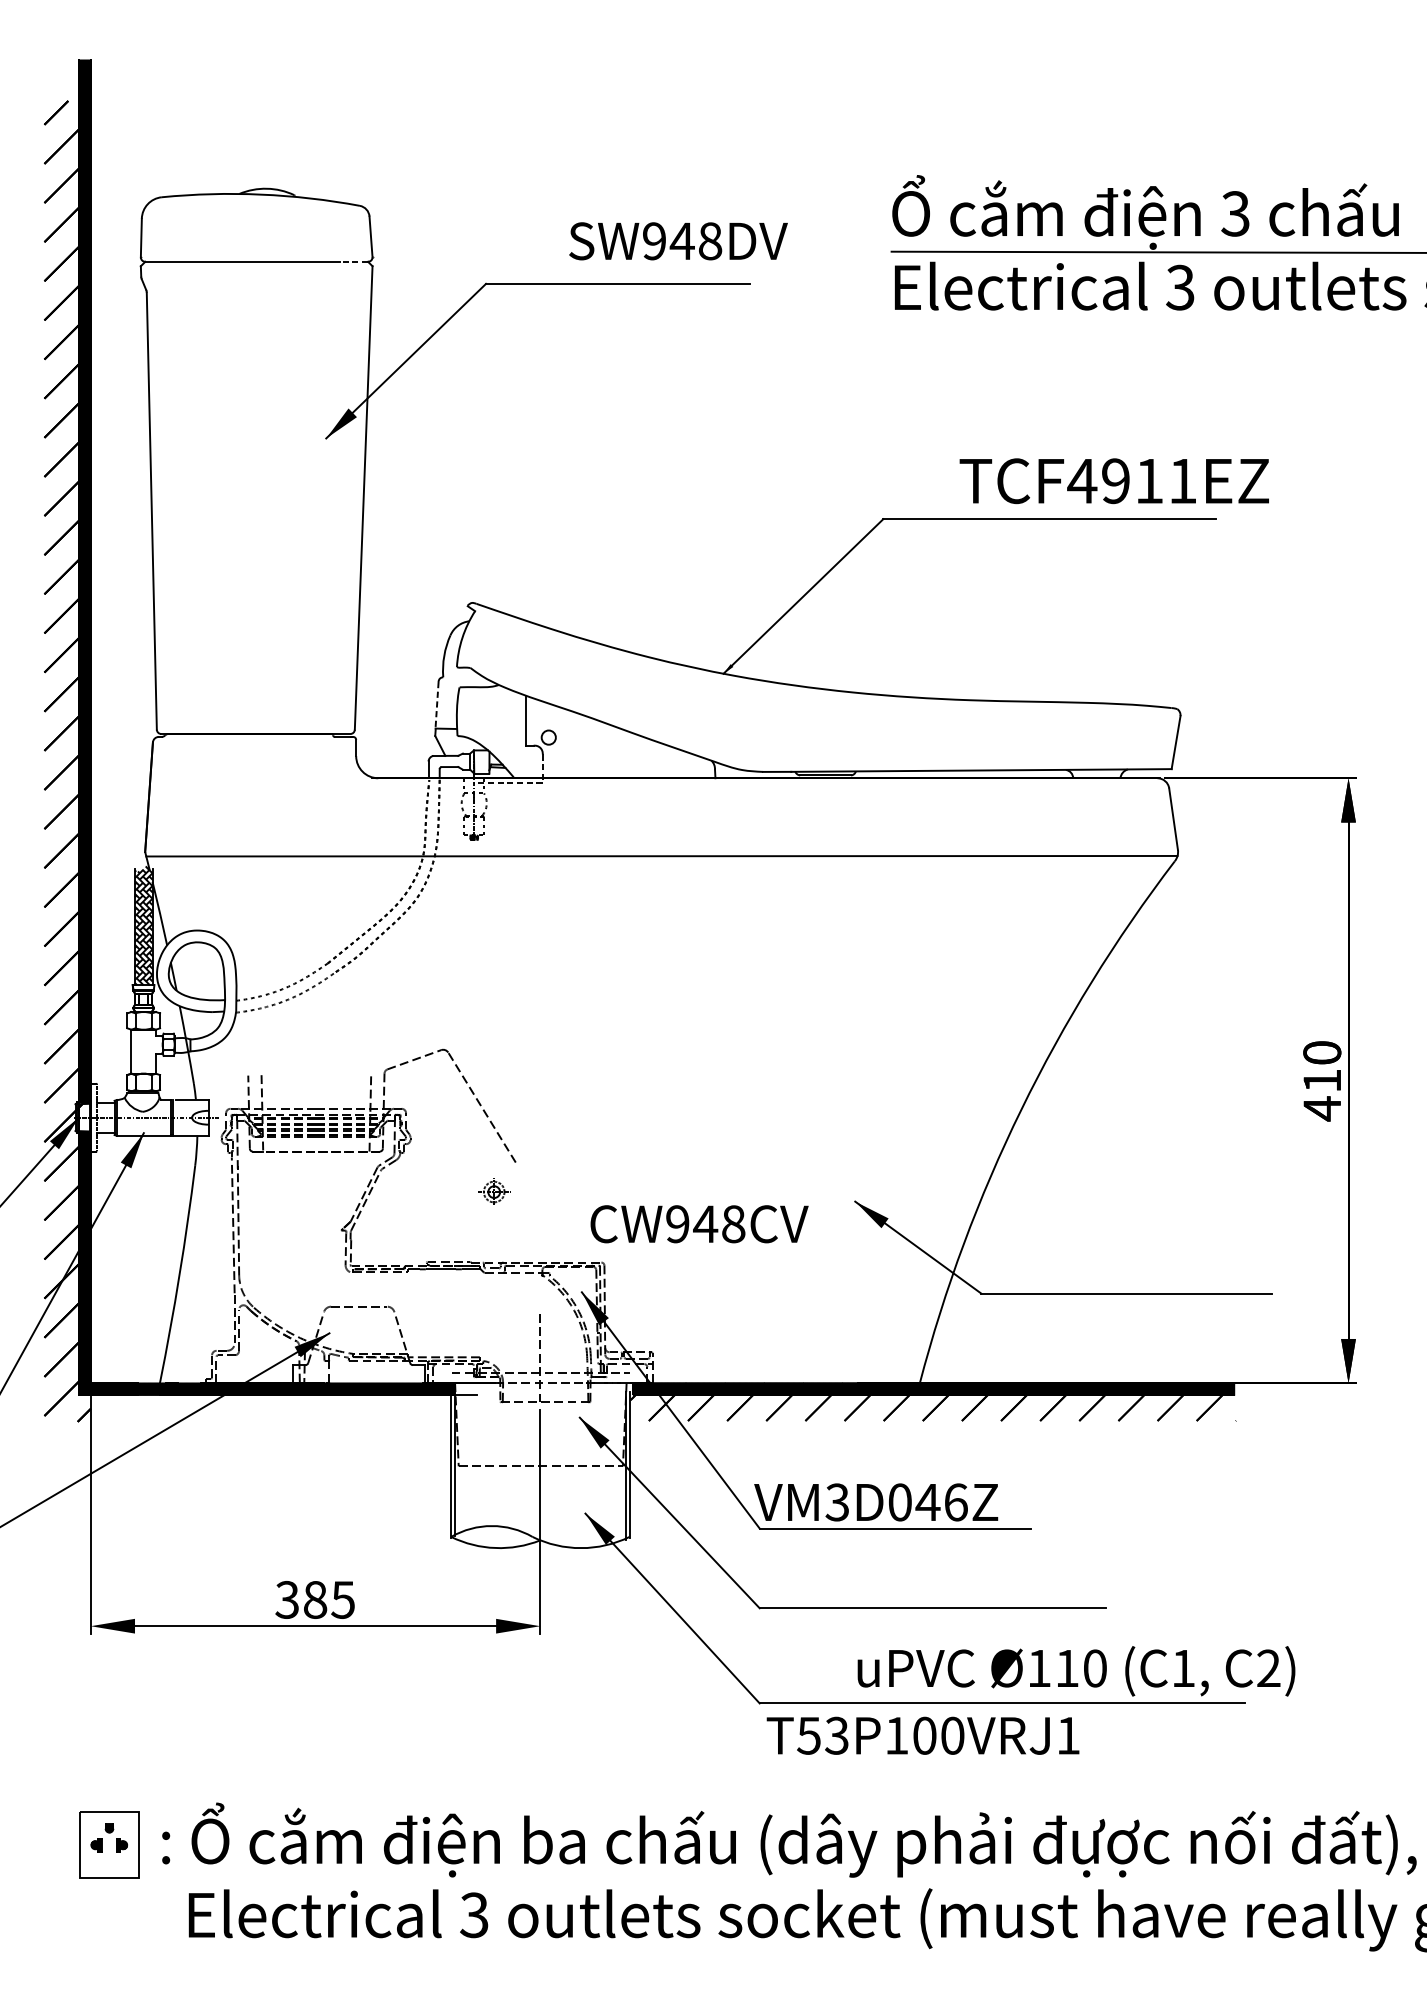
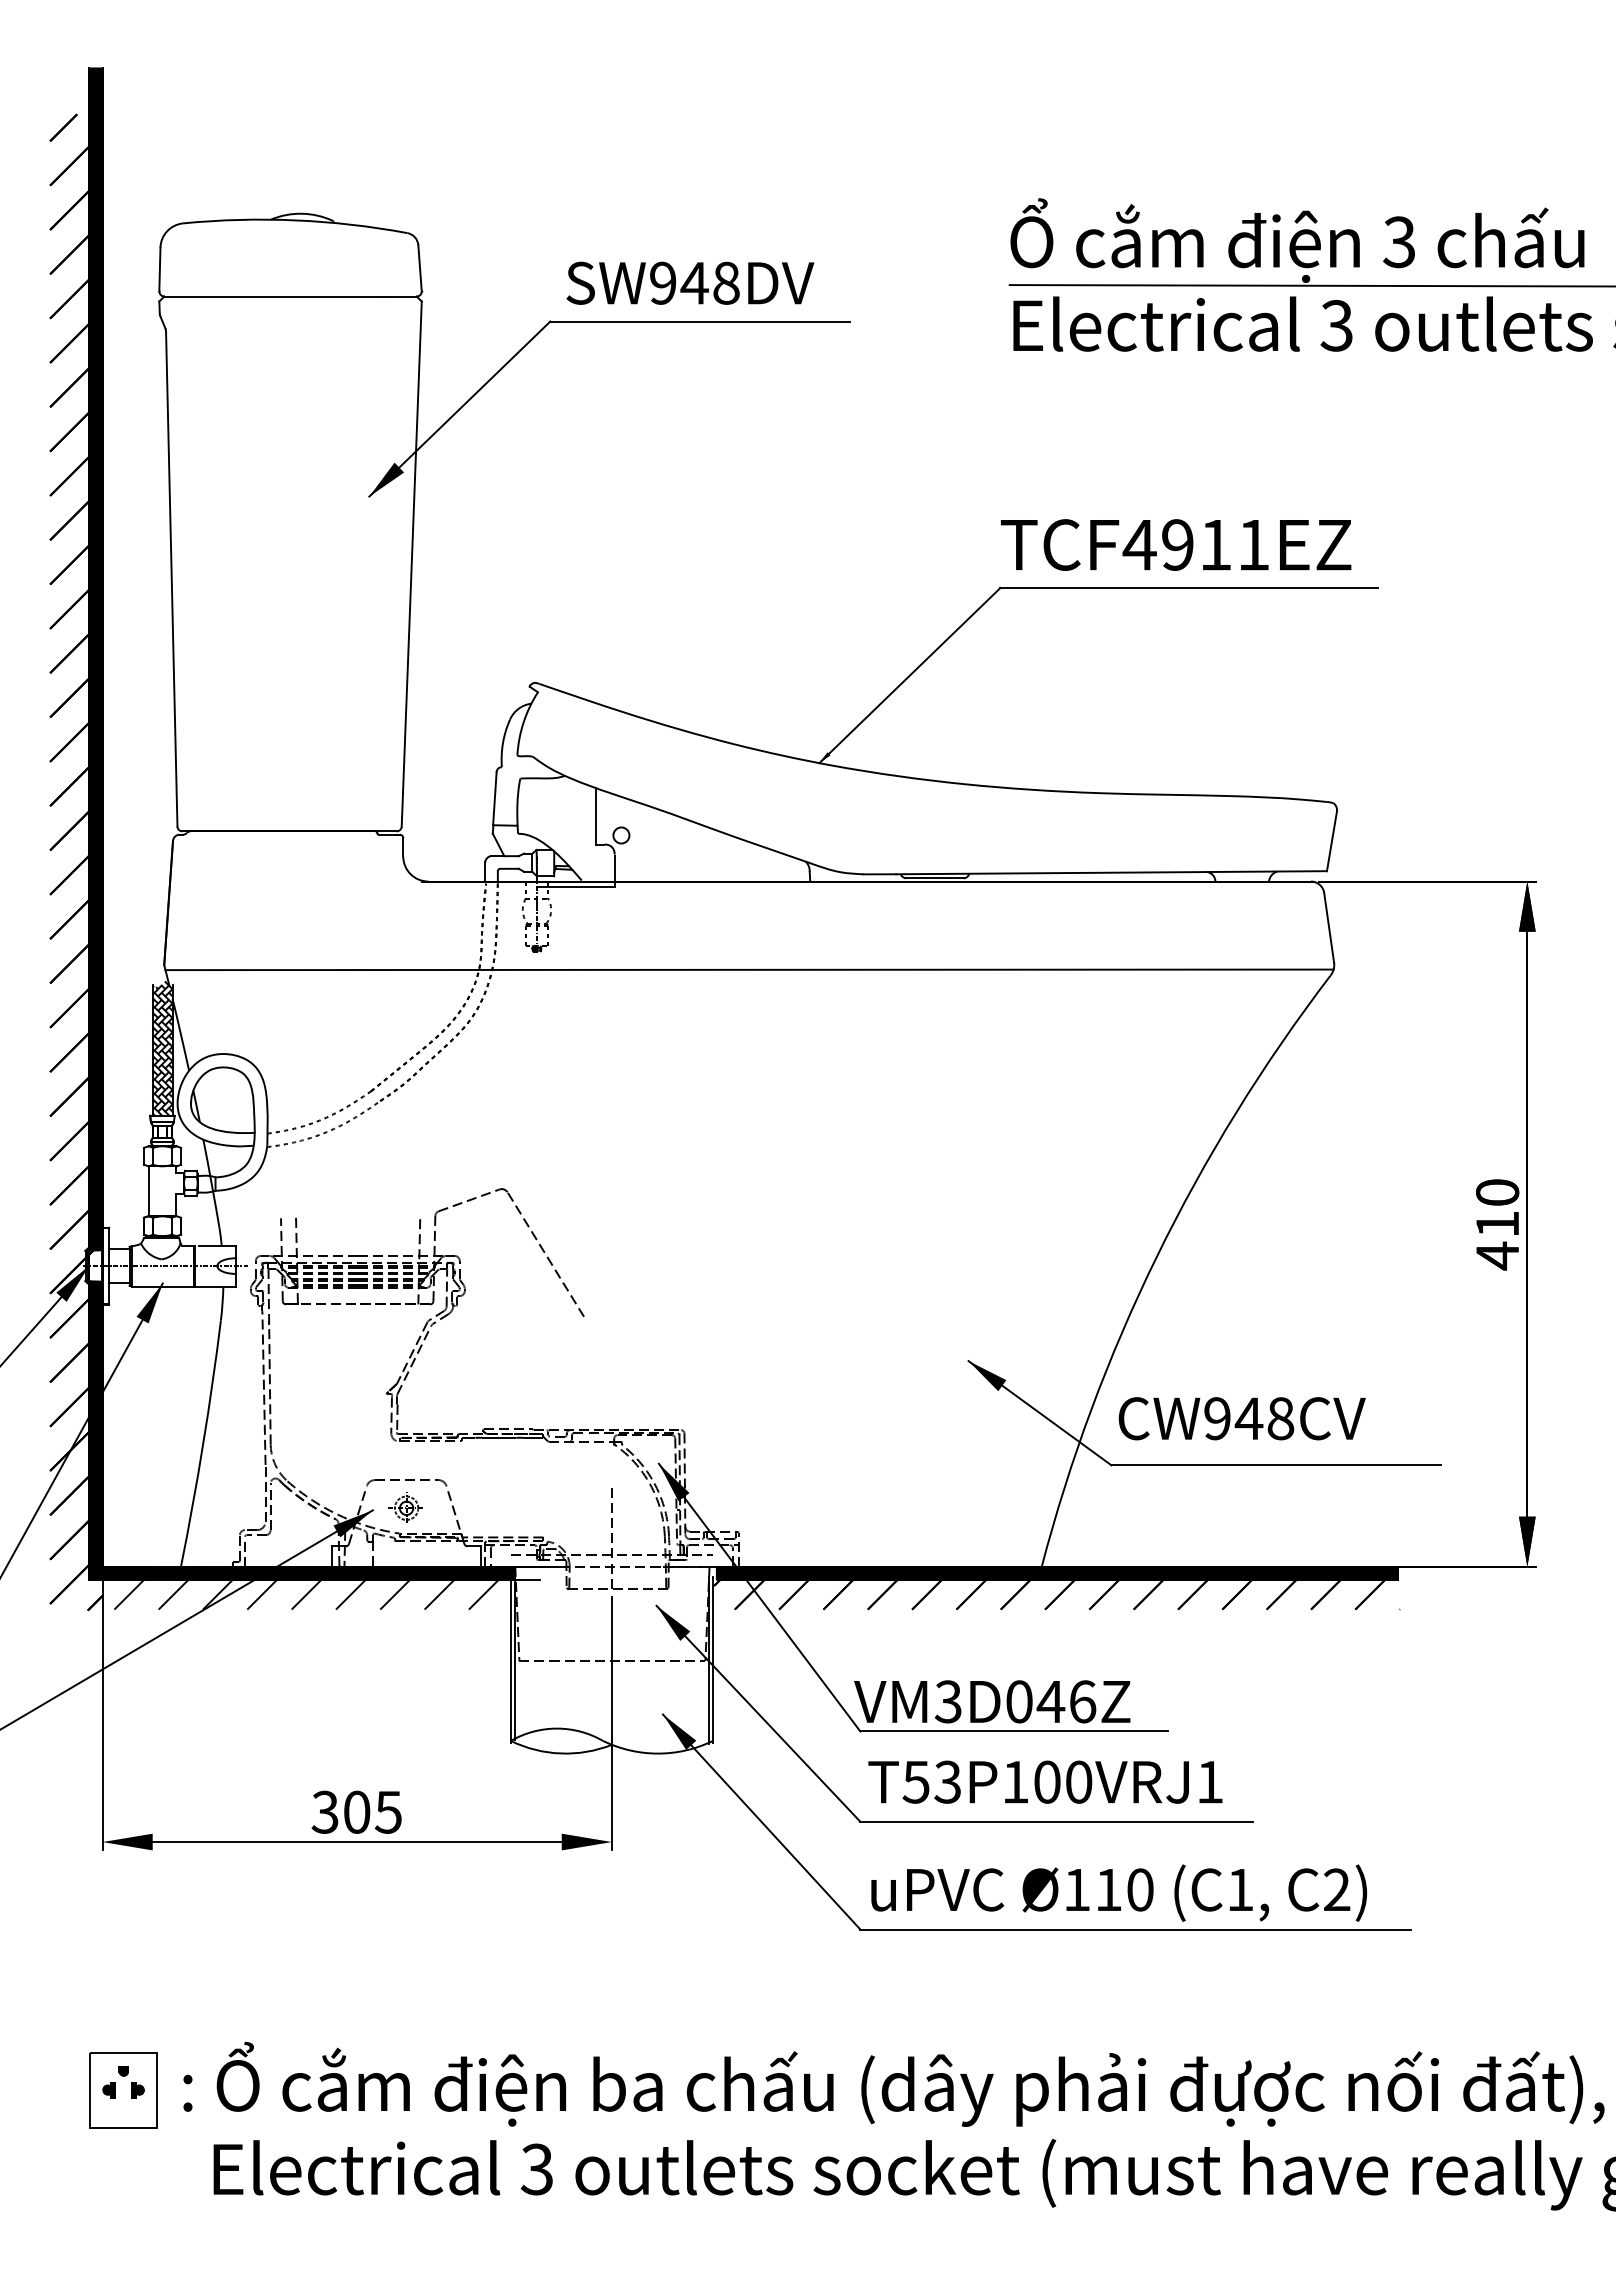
text: (678, 240) -> (690, 282), moved
line: (353, 261) -> (400, 296), dashed -> solid
text: (1114, 480) -> (1176, 544), moved
line: (436, 705) -> (494, 799), dashed -> solid
line: (522, 783) -> (591, 887), dashed -> solid
part: (493, 1191) -> (405, 1507), moved
text: (698, 1224) -> (1241, 1418), moved
hatch: (270, 1401) -> (306, 1587), added
text: (315, 1599) -> (357, 1811), 385 -> 305
text: (1076, 1670) -> (1119, 1892), moved
text: (923, 1735) -> (1045, 1781), moved

